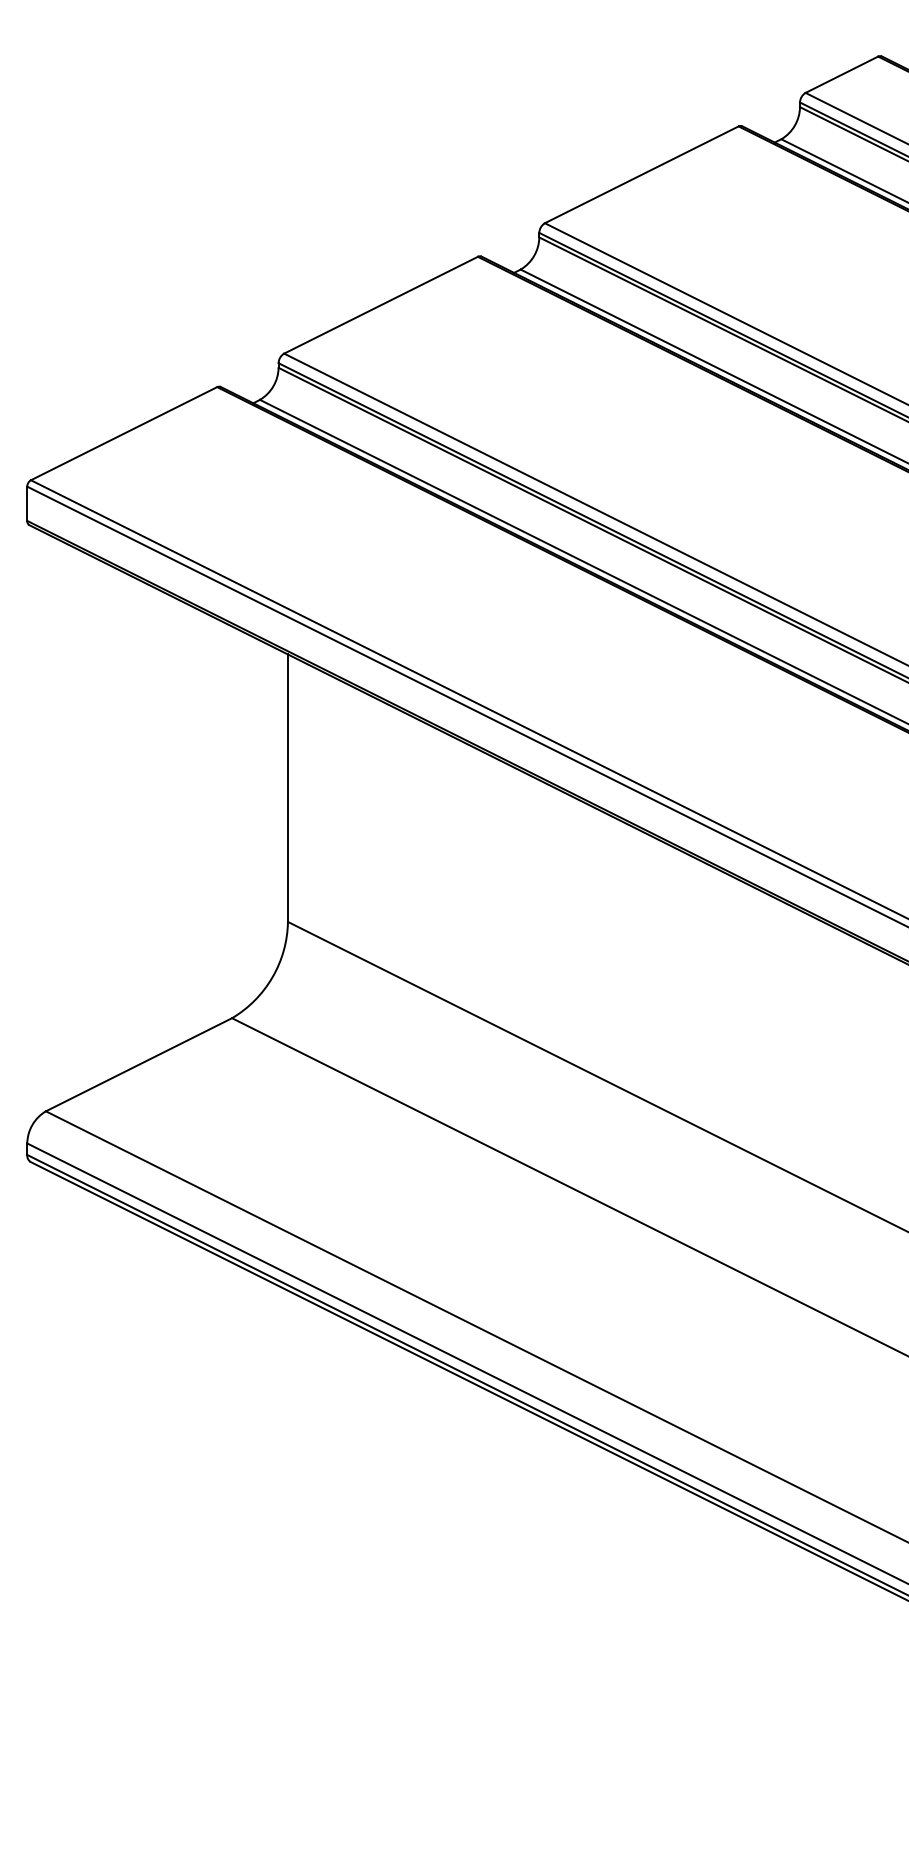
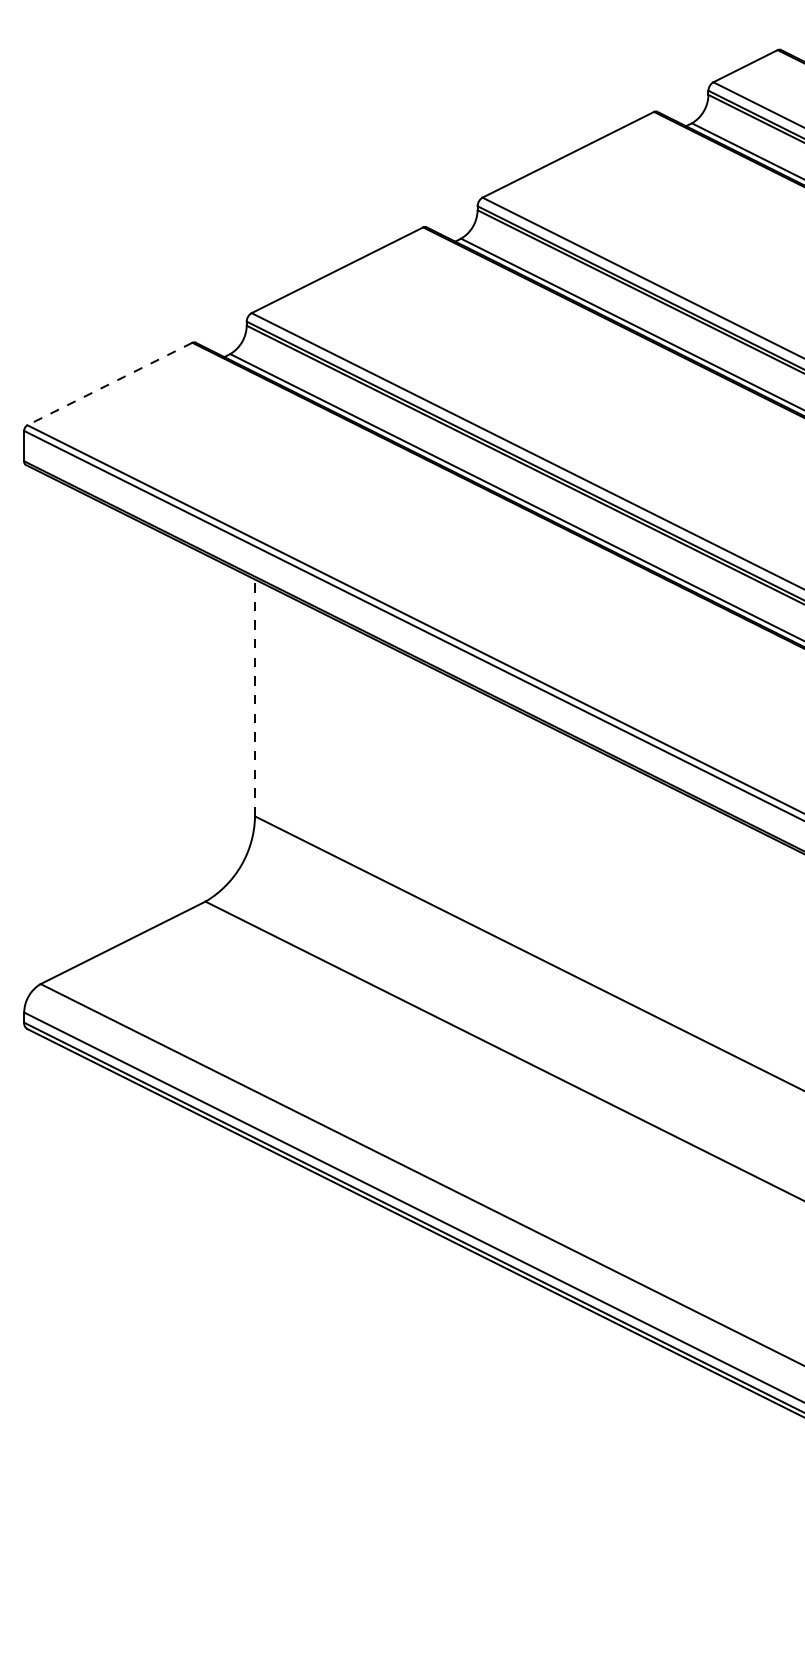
line: (123, 433) -> (109, 383), solid -> dashed
line: (287, 788) -> (254, 698), solid -> dashed

